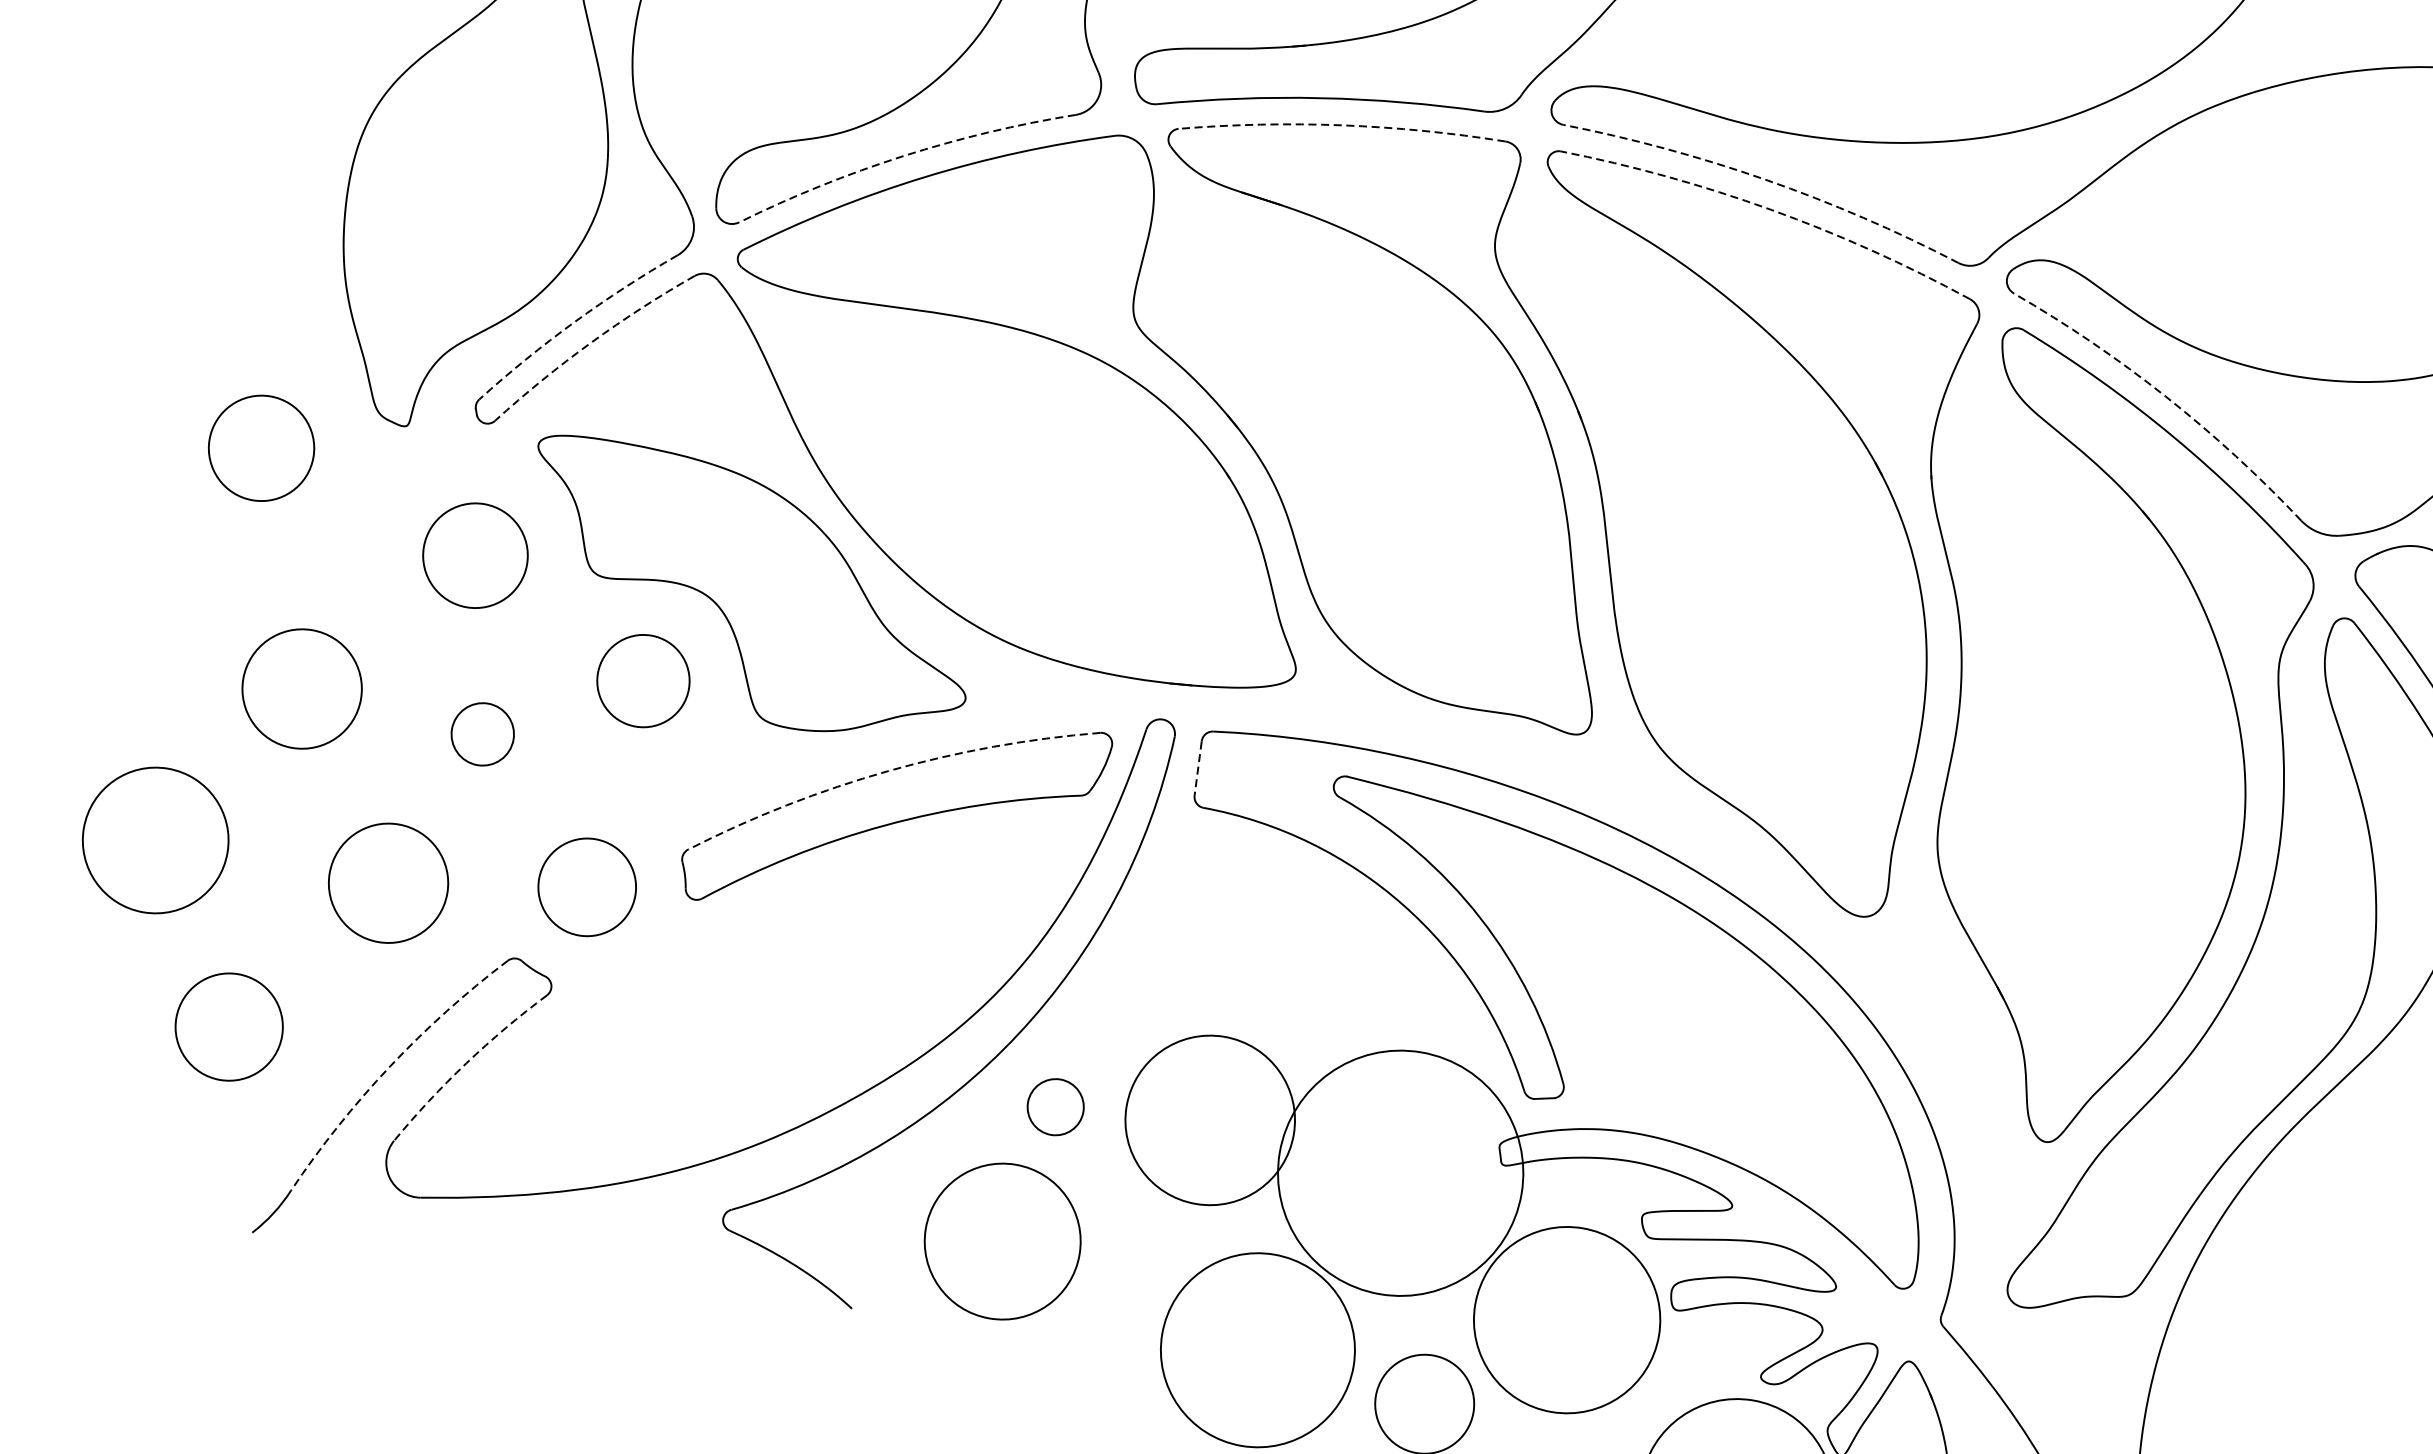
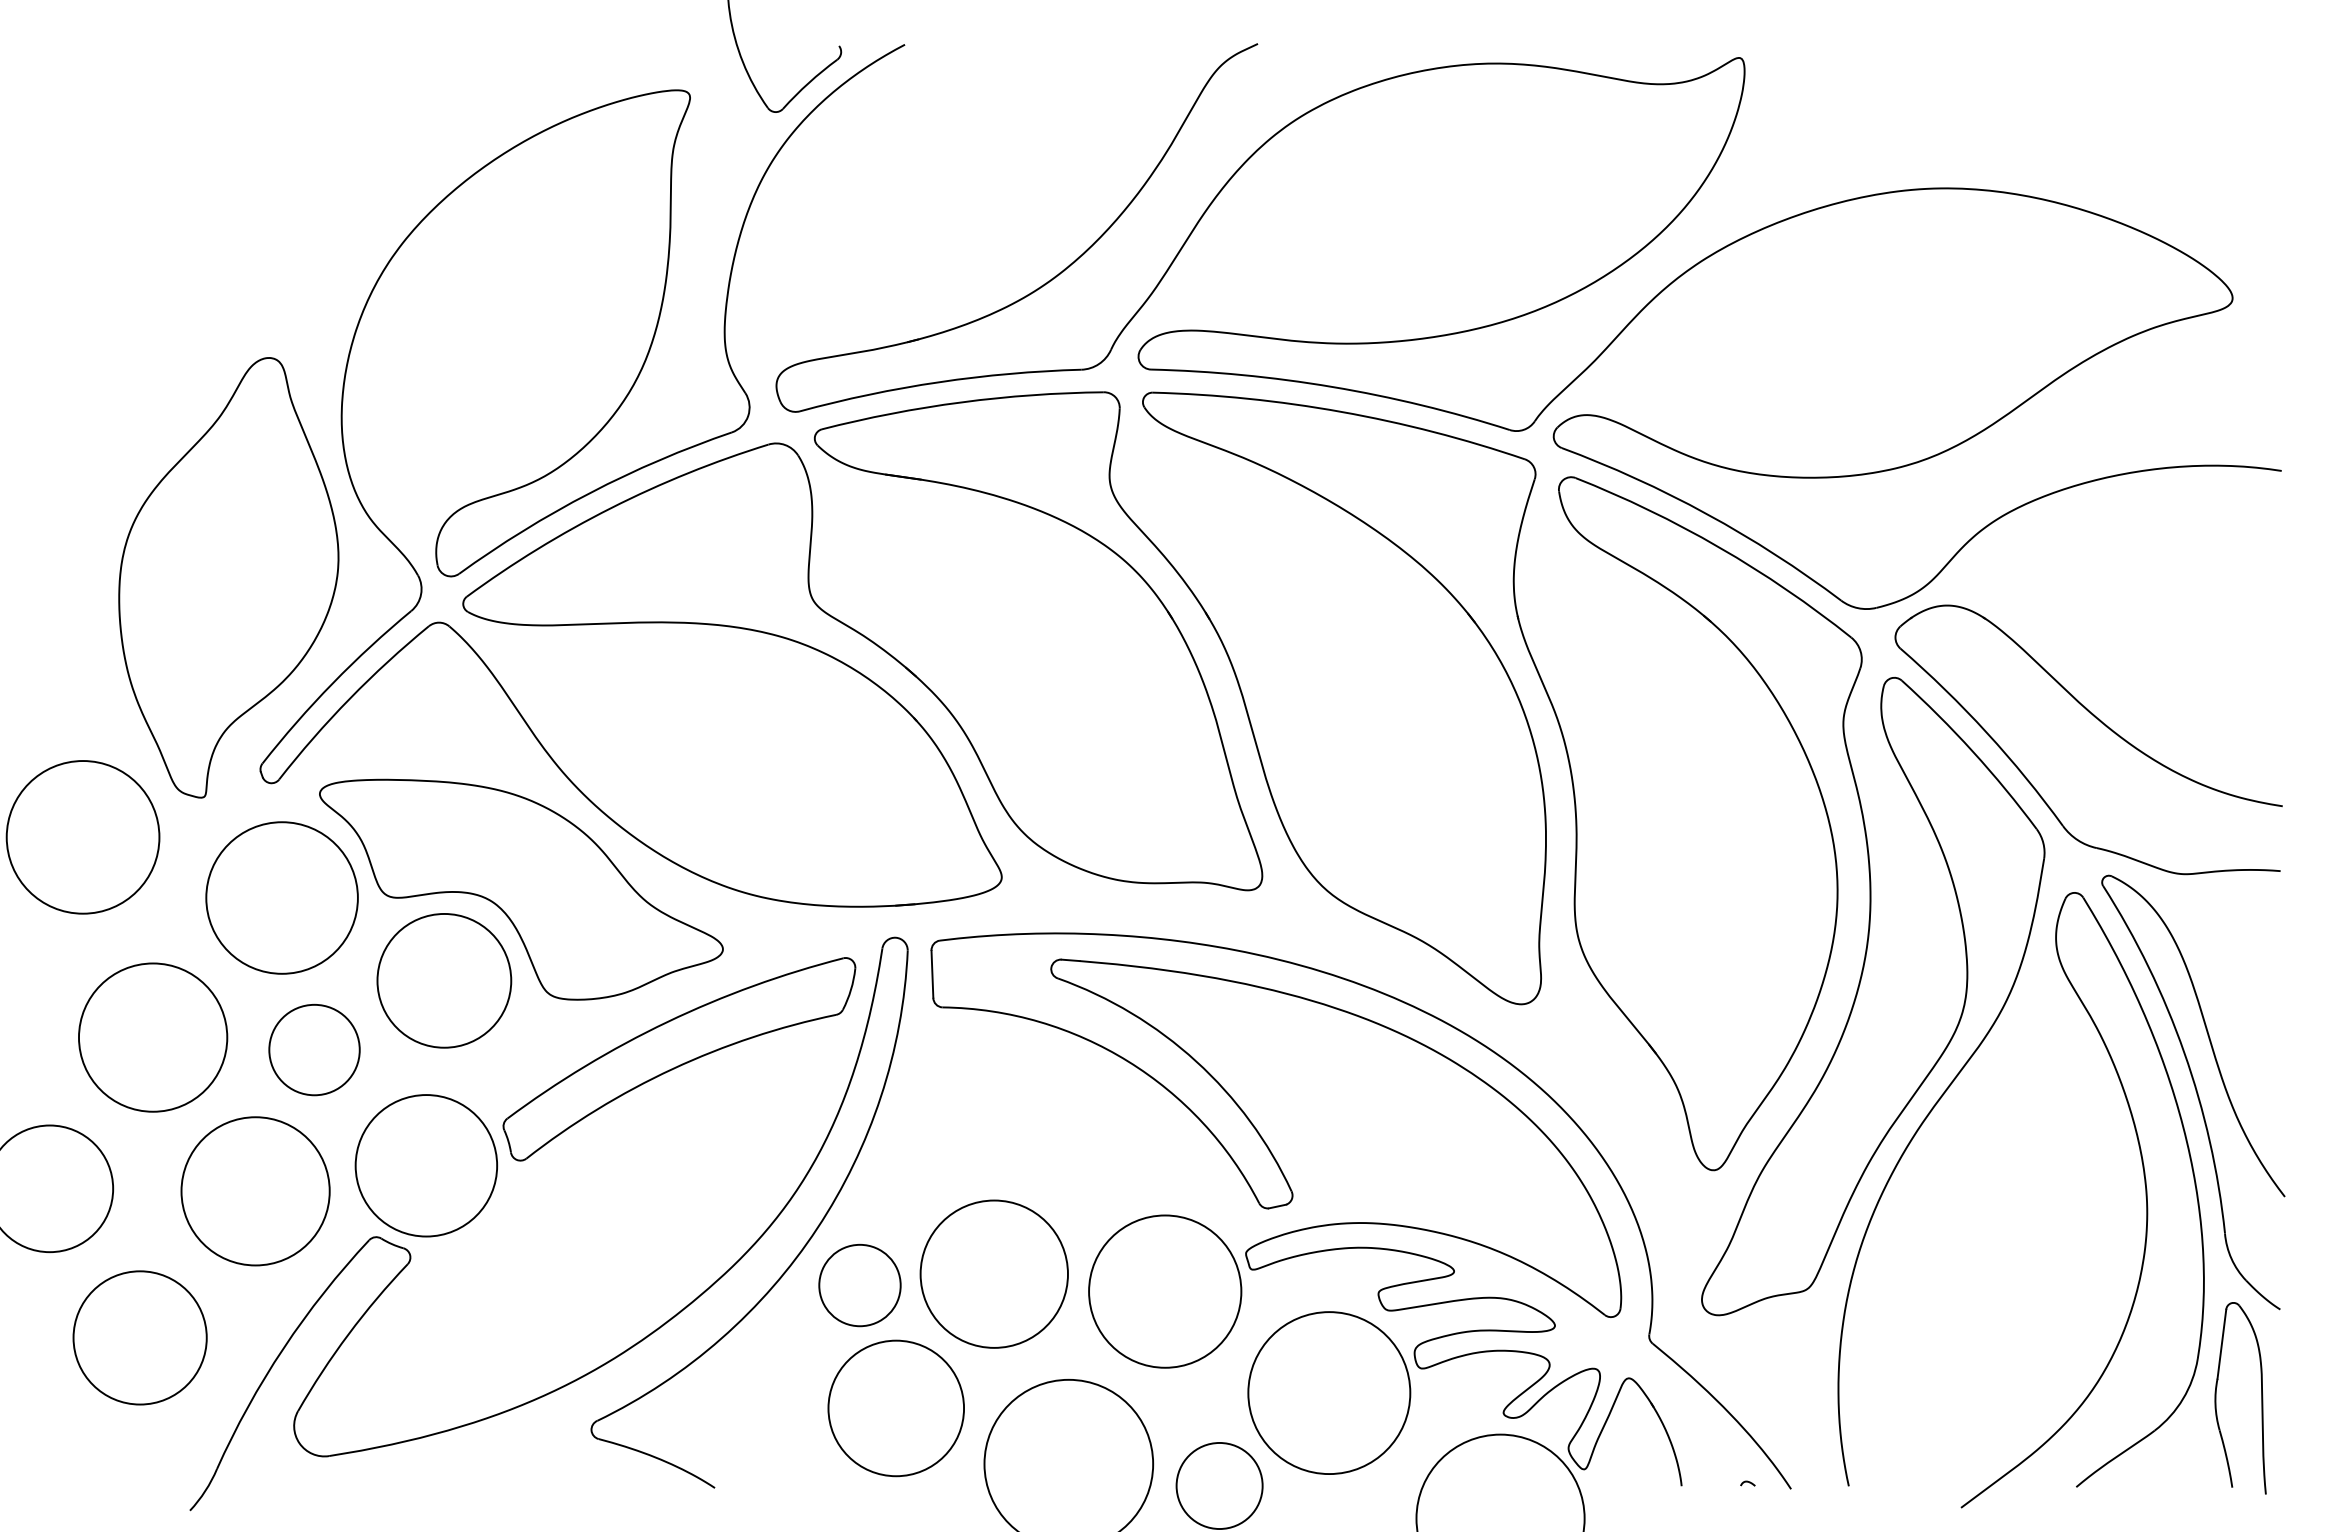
arc: (1342, 125) -> (961, 402), dashed -> solid
arc: (903, 155) -> (590, 492), dashed -> solid
arc: (1765, 179) -> (1332, 386), dashed -> solid
arc: (1771, 209) -> (1341, 411), dashed -> solid
arc: (574, 322) -> (332, 683), dashed -> solid
arc: (590, 342) -> (349, 698), dashed -> solid
arc: (2166, 397) -> (1707, 514), dashed -> solid
circle: (260, 448) -> (82, 837), size x1.67
circle: (474, 555) -> (281, 897), size x1.67
circle: (643, 680) -> (444, 980), size x1.67
circle: (302, 688) -> (153, 1037), size x1.43
circle: (482, 733) -> (314, 1049), size x1.67
line: (1198, 768) -> (932, 974), dashed -> solid
arc: (888, 770) -> (667, 1021), dashed -> solid
circle: (388, 883) -> (255, 1191), size x1.43
circle: (587, 887) -> (426, 1165), size x1.67
circle: (228, 1026) -> (139, 1337), size x1.43
arc: (466, 1063) -> (348, 1334), dashed -> solid
arc: (389, 1066) -> (283, 1348), dashed -> solid
circle: (1055, 1107) -> (859, 1285), size x1.67
circle: (1401, 1173) -> (1165, 1291), size x0.71
circle: (1001, 1241) -> (895, 1408), moved

